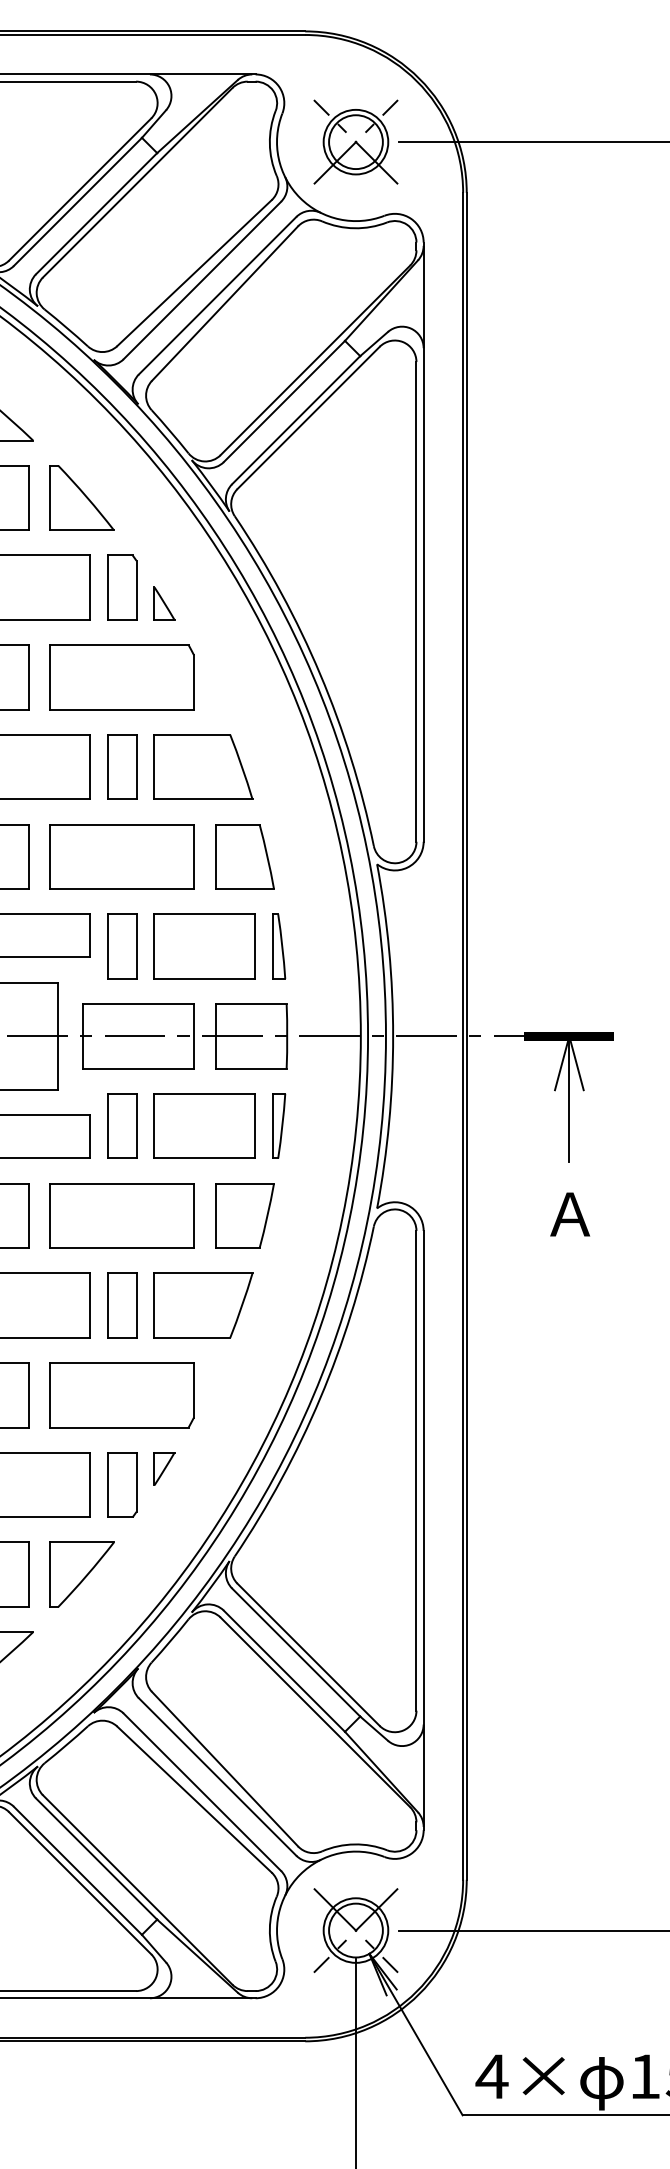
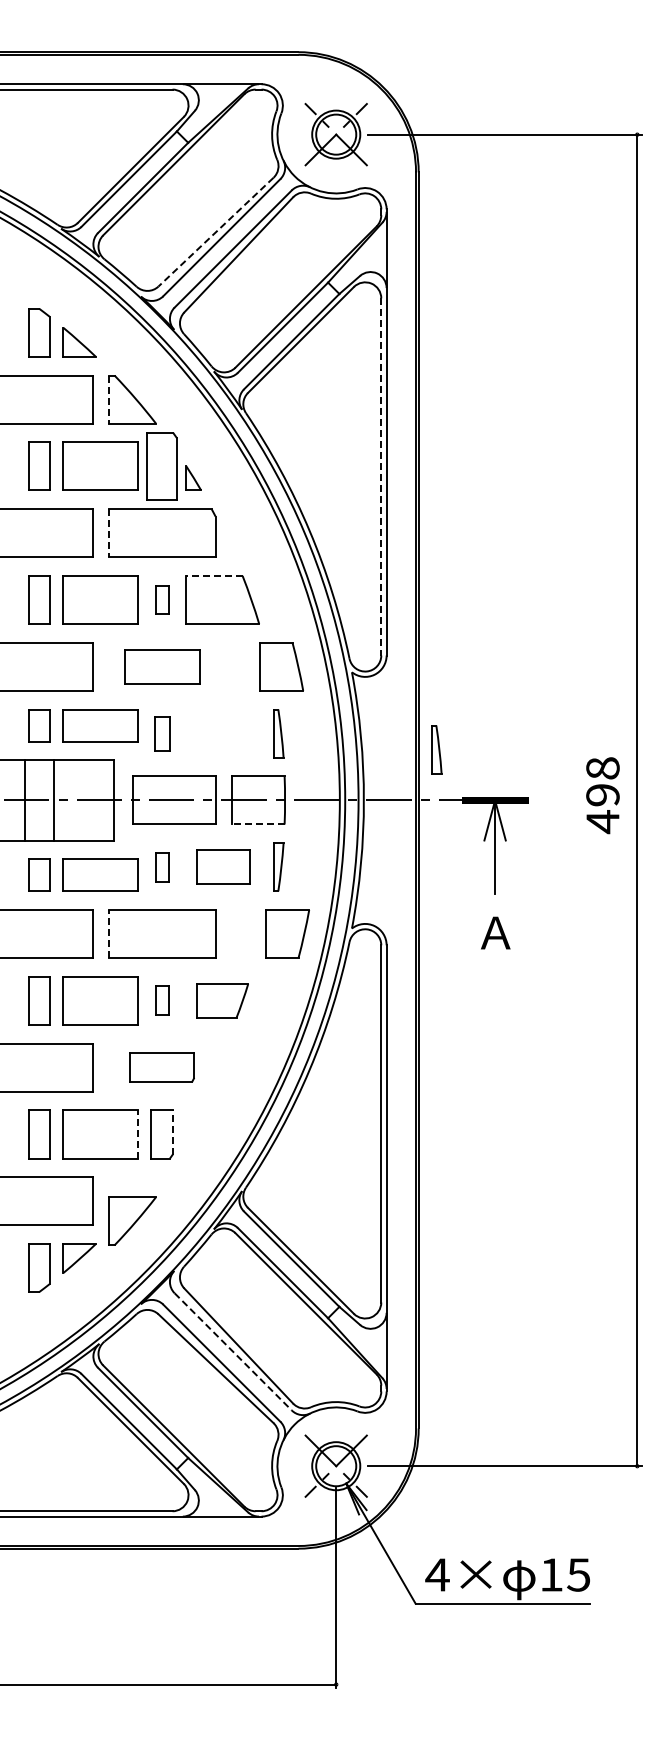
line: (193, 273) -> (215, 232), solid -> dashed
line: (50, 499) -> (108, 400), solid -> dashed
part: (121, 586) -> (161, 465), size x1.4
line: (416, 601) -> (381, 476), solid -> dashed
line: (50, 677) -> (108, 533), solid -> dashed
line: (191, 734) -> (213, 575), solid -> dashed
part: (121, 766) -> (161, 599), size x0.6
part: (122, 856) -> (162, 666), size x0.7
part: (244, 856) -> (281, 666), moved
part: (121, 946) -> (161, 733), size x0.7
part: (204, 946) -> (223, 733), removed
part: (490, 967) -> (436, 749), added
line: (250, 1068) -> (257, 824), solid -> dashed
part: (121, 1125) -> (161, 866), size x0.6
part: (204, 1125) -> (223, 866), size x0.7
line: (50, 1215) -> (108, 933), solid -> dashed
part: (244, 1215) -> (287, 933), moved
part: (121, 1305) -> (161, 1000), size x0.6
part: (203, 1305) -> (222, 1000), size x0.7
part: (122, 1395) -> (162, 1067), size x0.6
part: (164, 1468) -> (193, 1122), removed
line: (136, 1481) -> (172, 1131), solid -> dashed
line: (90, 1483) -> (138, 1133), solid -> dashed
part: (82, 1573) -> (132, 1220), moved
line: (217, 1776) -> (233, 1351), solid -> dashed

